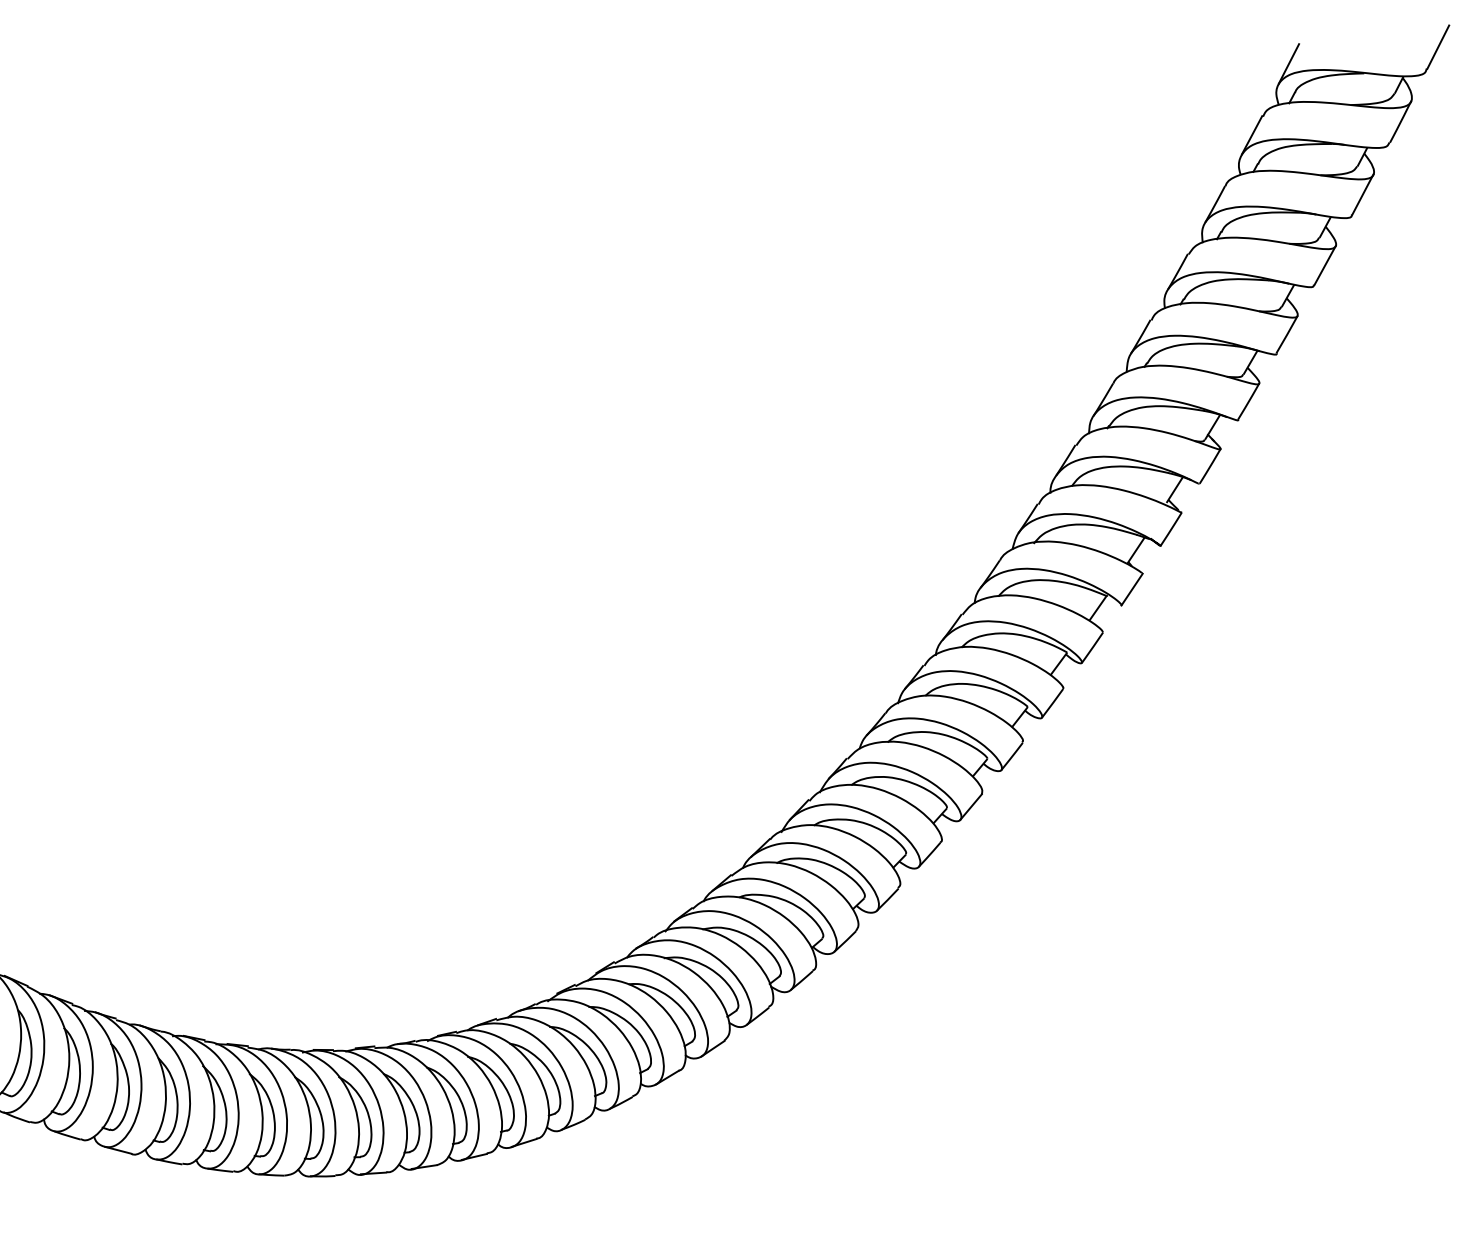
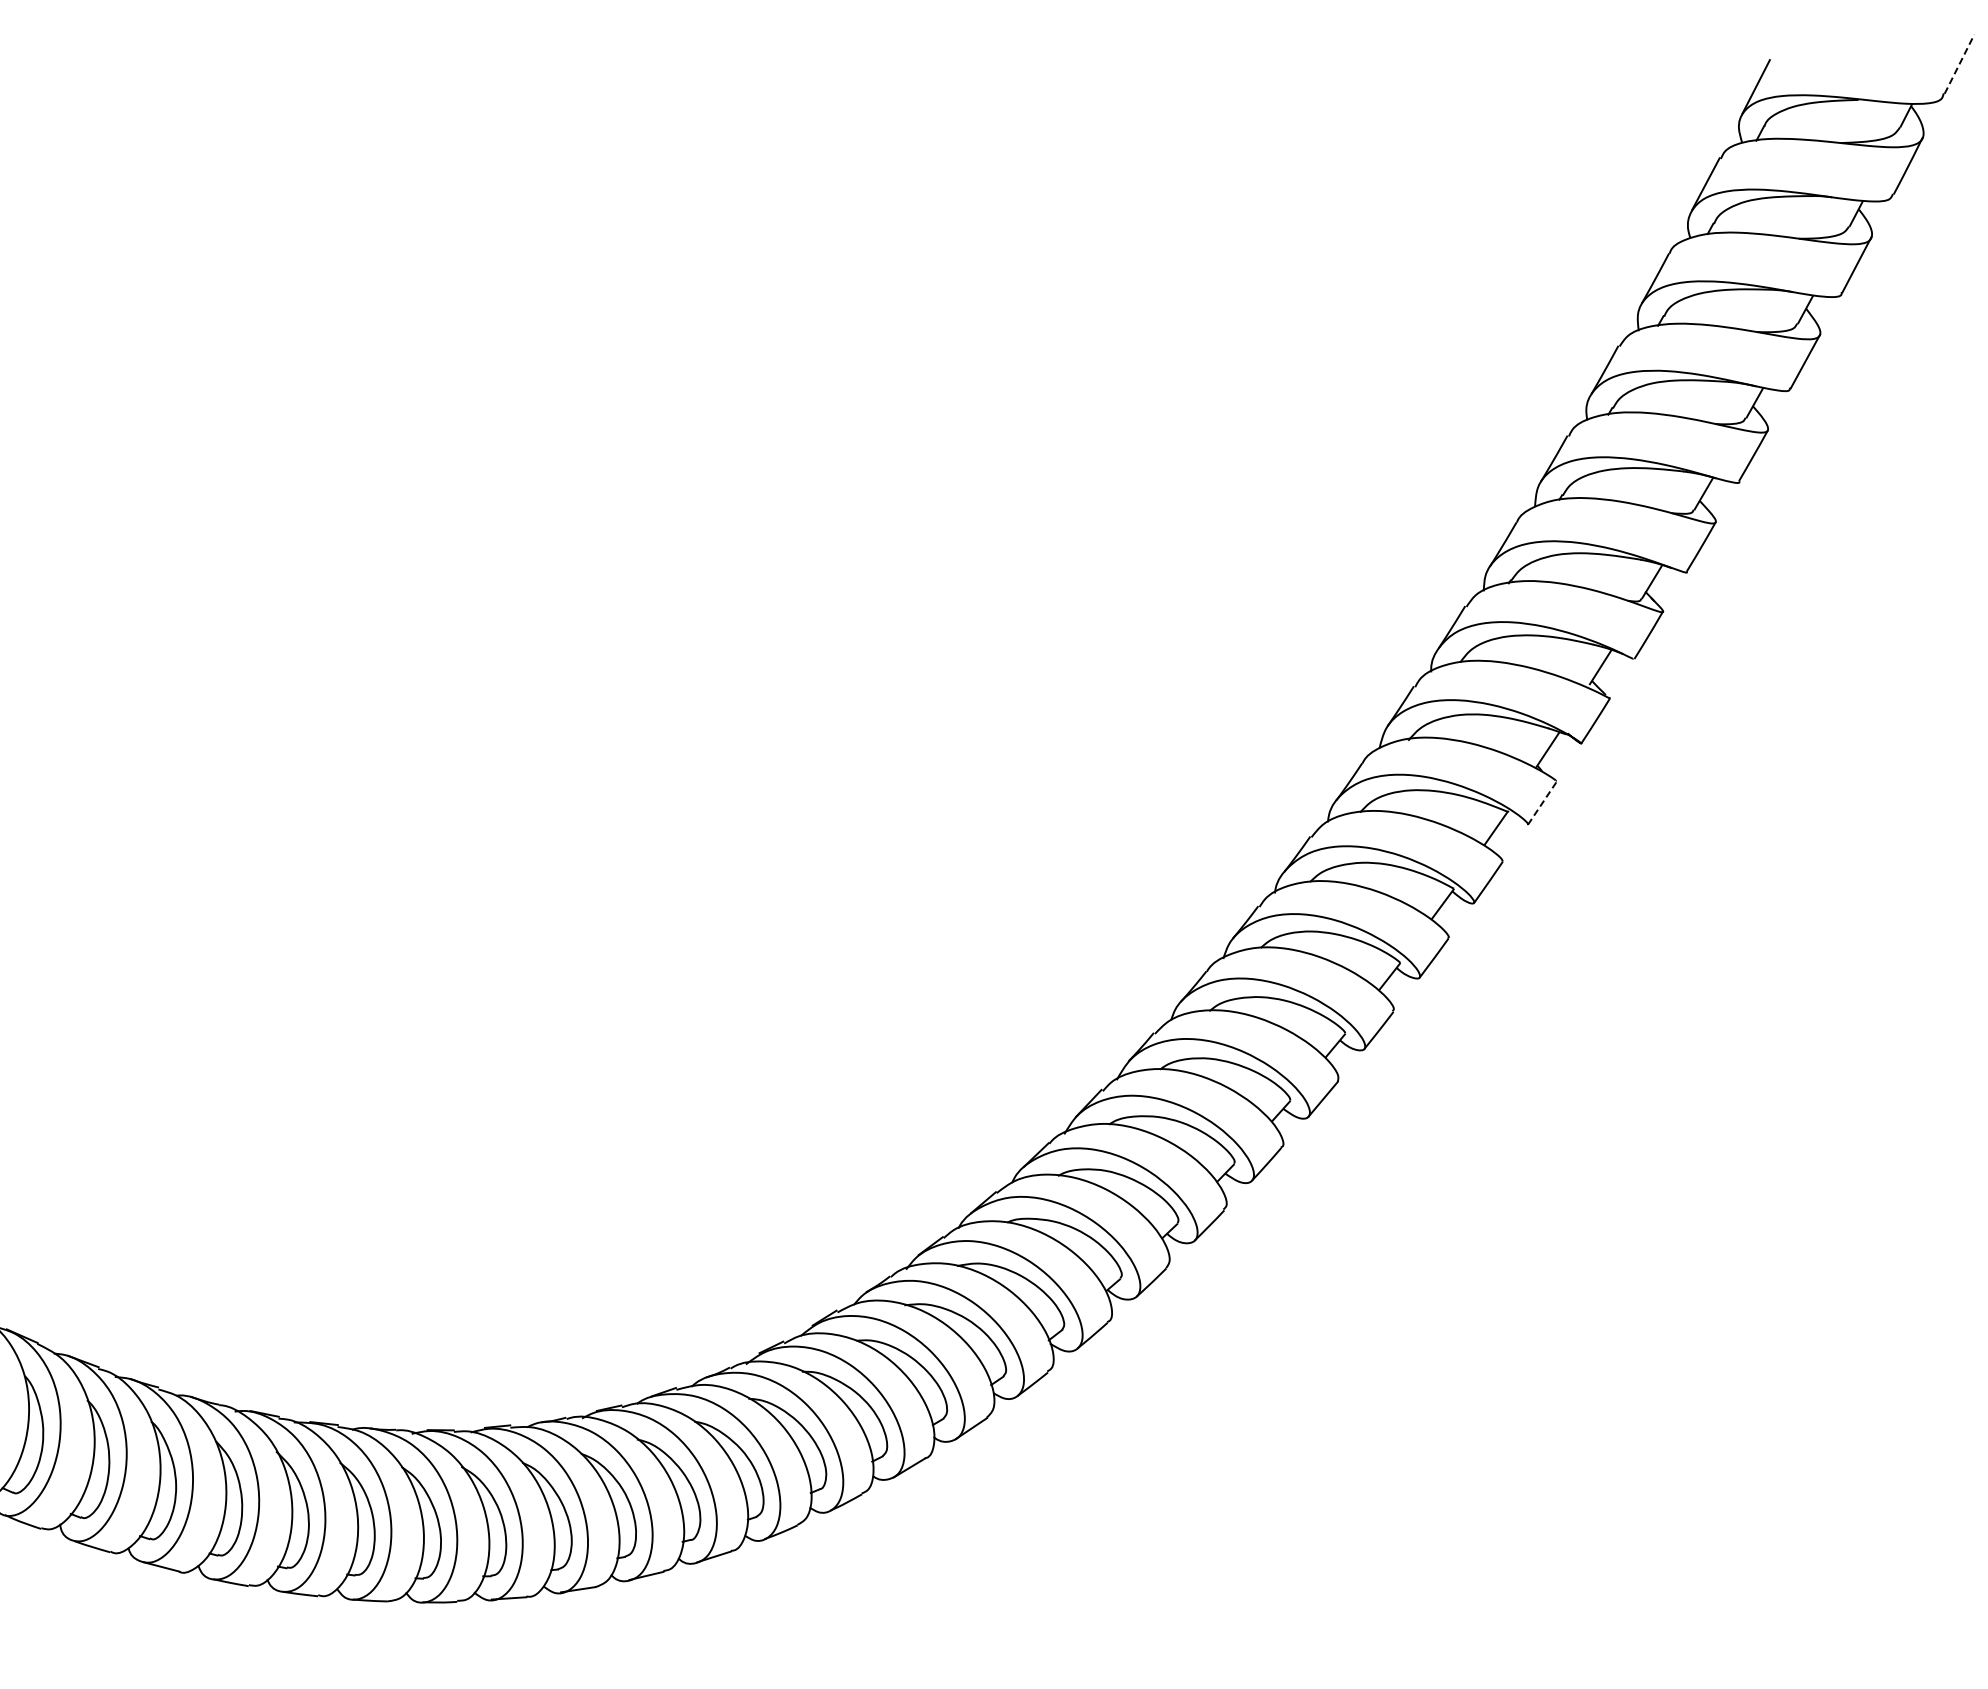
line: (1438, 46) -> (1959, 63), solid -> dashed
line: (1132, 589) -> (1542, 803), solid -> dashed

